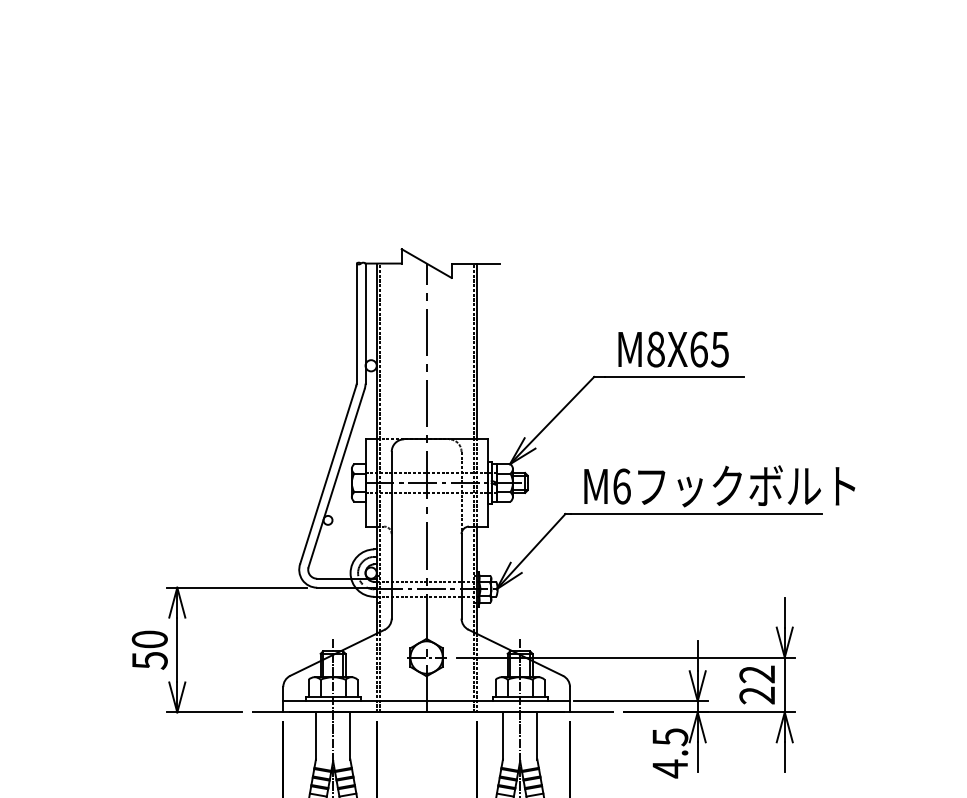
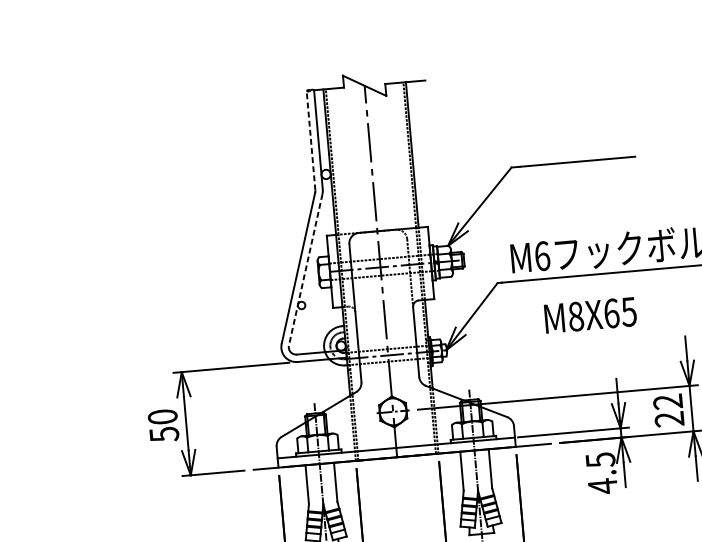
line: (356, 323) -> (310, 140), solid -> dashed
text: (673, 349) -> (590, 315), moved
line: (336, 478) -> (305, 270), solid -> dashed

